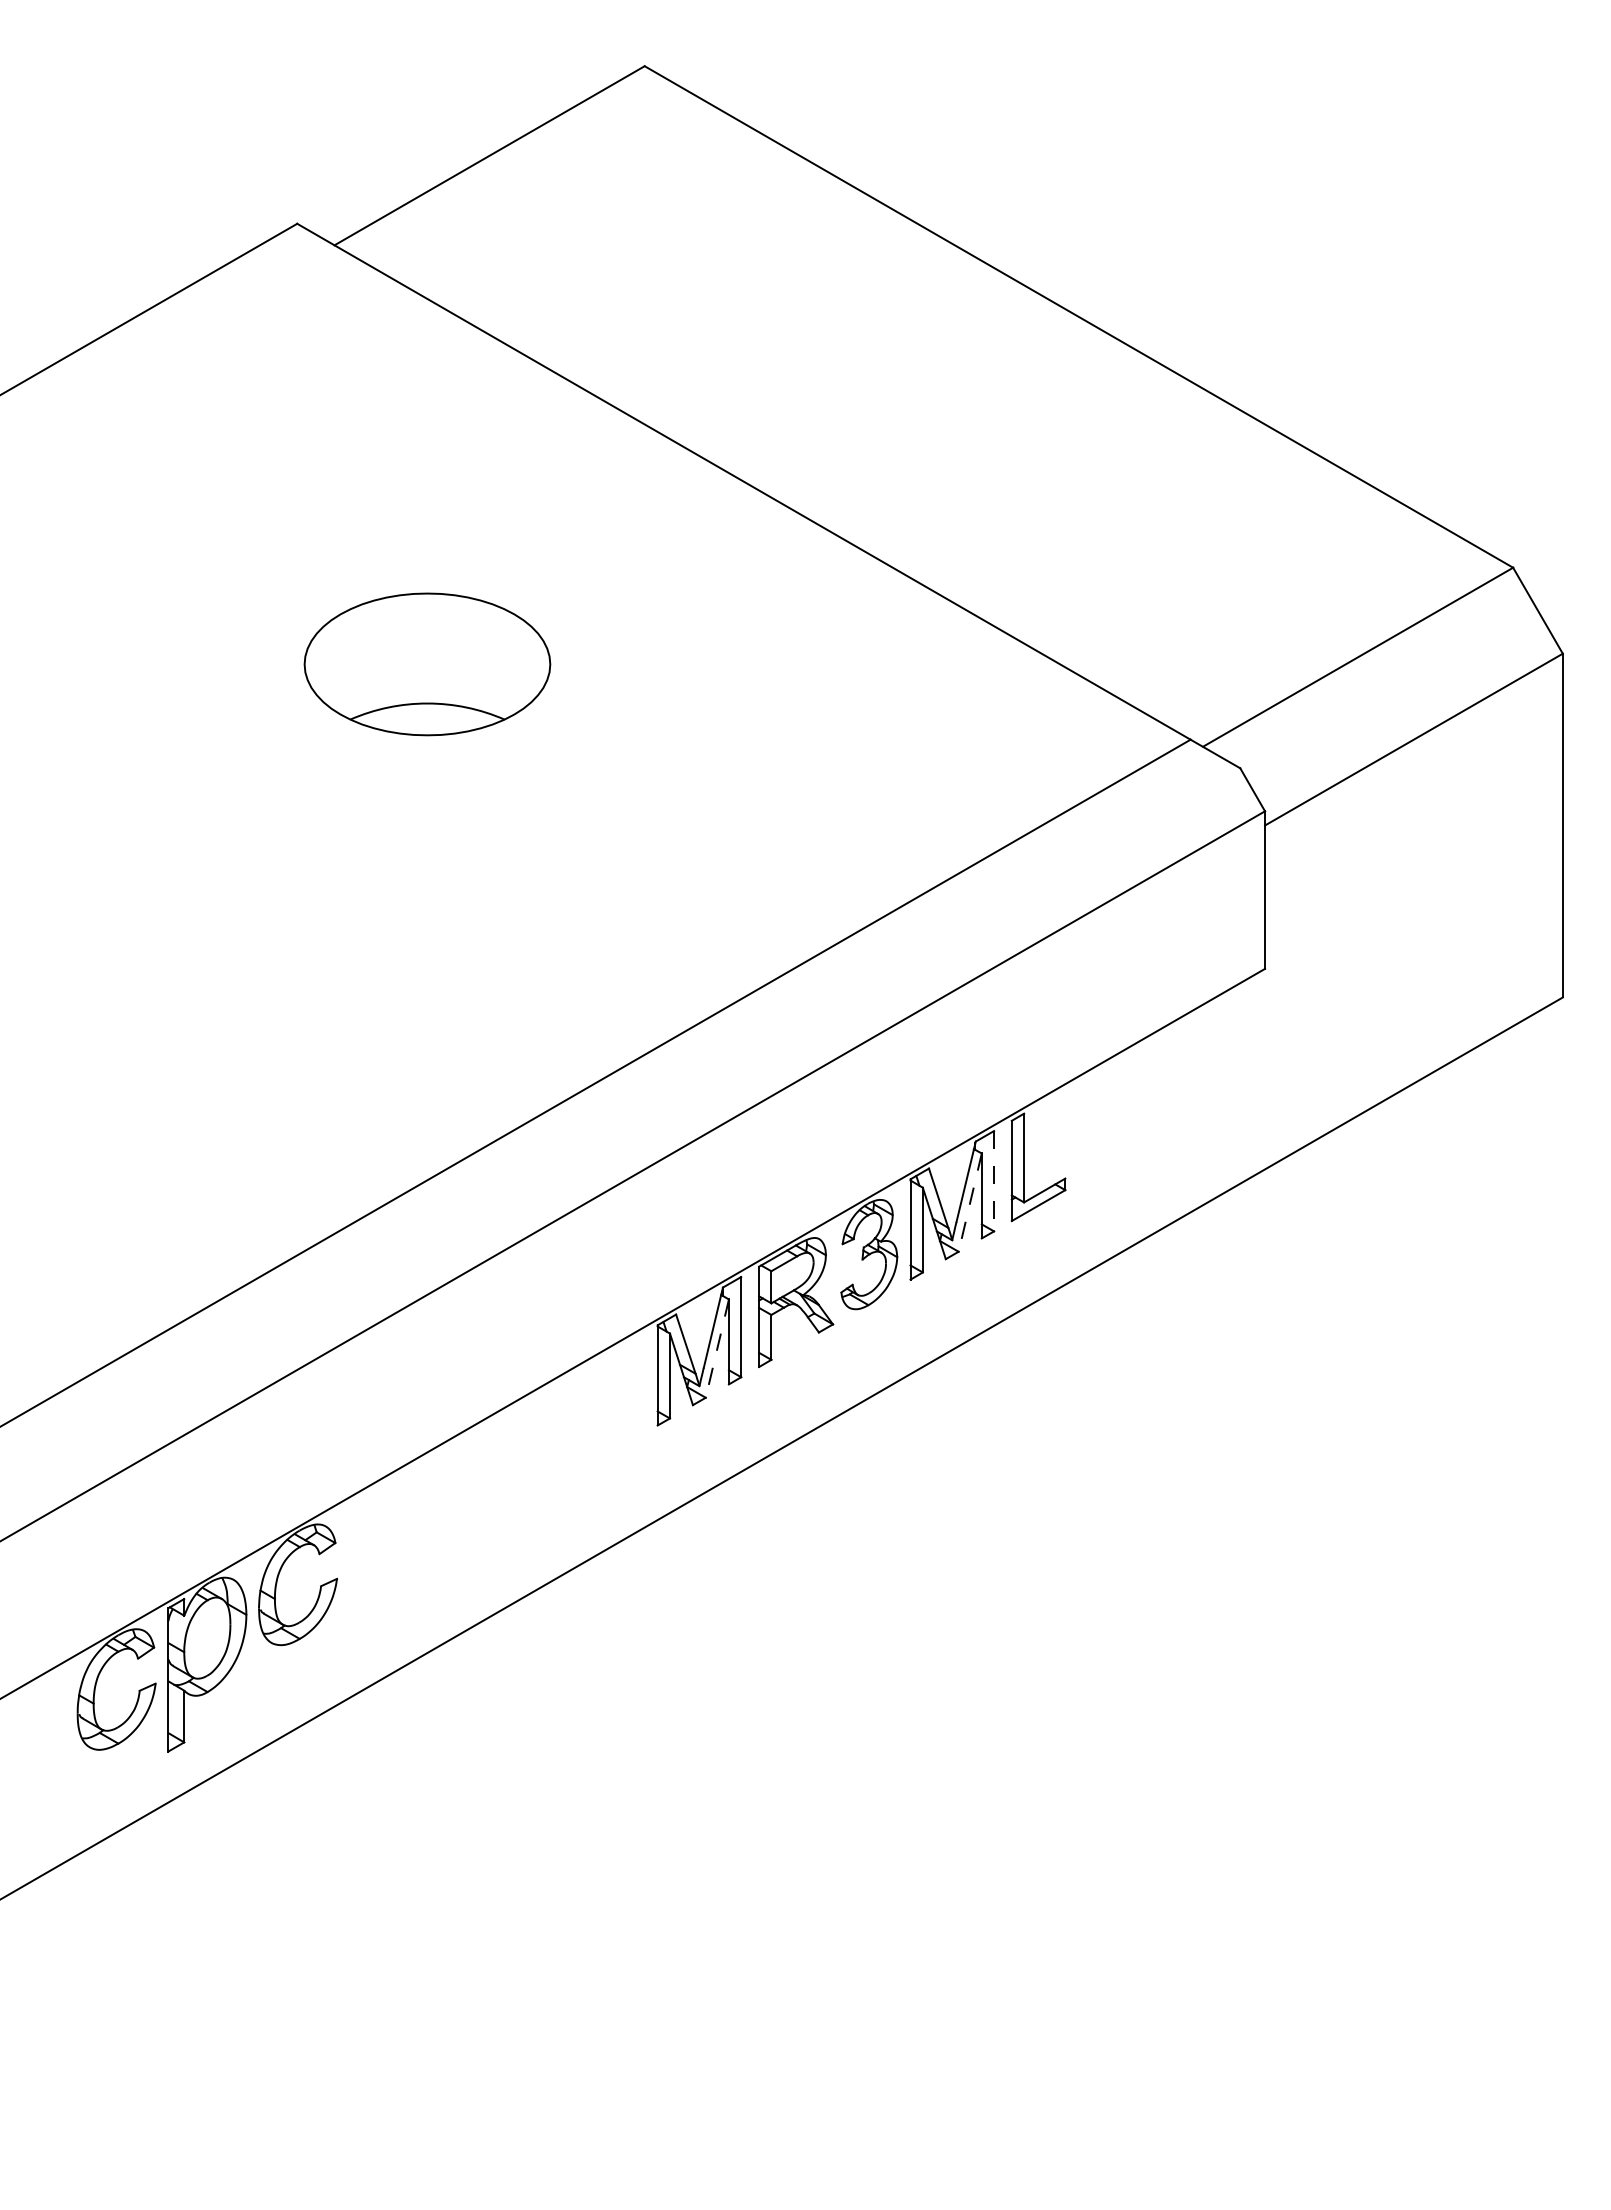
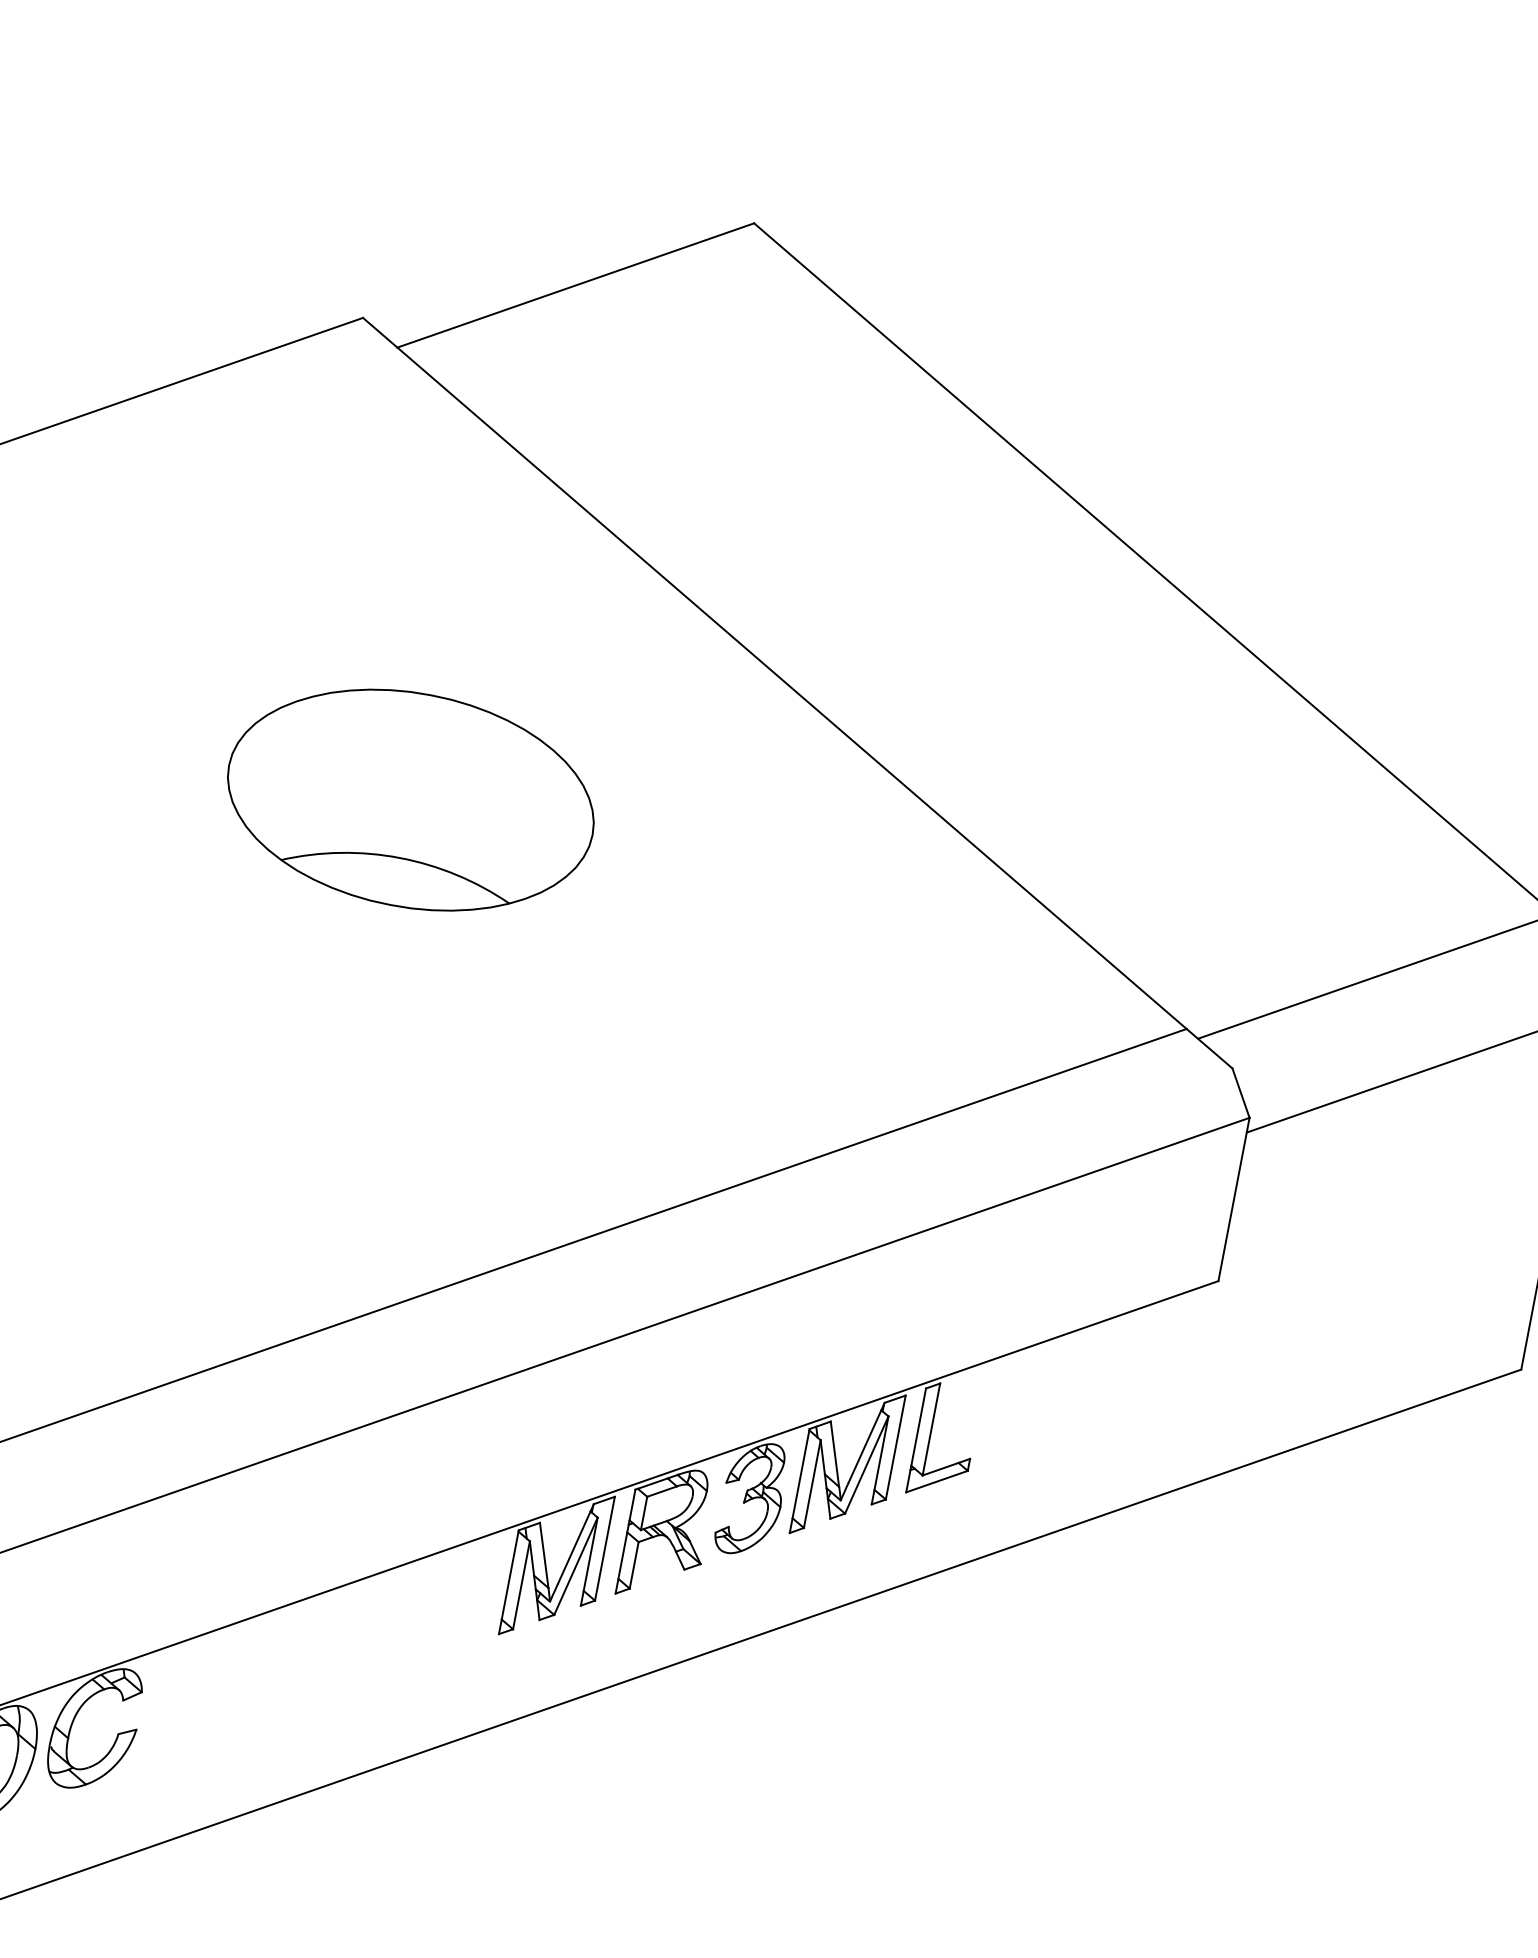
part: (427, 664) -> (410, 800), size x1.43
line: (994, 1181) -> (896, 1447), dashed -> solid
line: (970, 1203) -> (866, 1465), dashed -> solid
line: (717, 1349) -> (575, 1567), dashed -> solid

